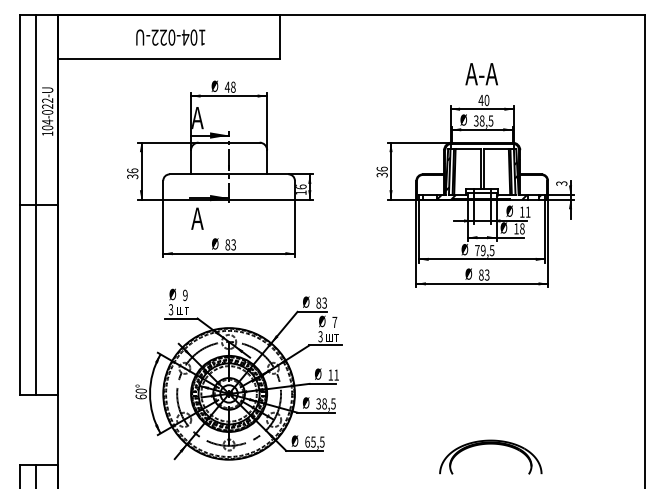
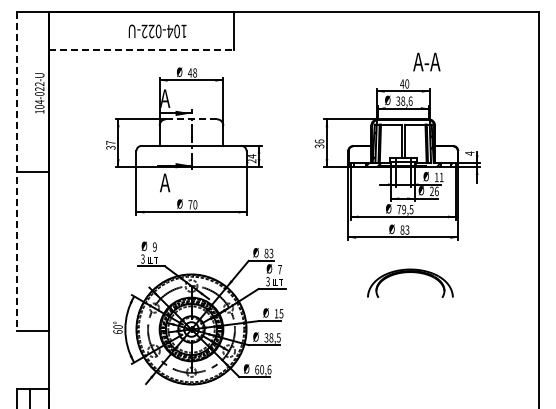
text: (170, 37) -> (157, 31), moved
line: (169, 59) -> (141, 49), solid -> dashed
text: (481, 73) -> (426, 61), moved
text: (490, 120) -> (410, 100), 38,5 -> 38,6
line: (229, 142) -> (191, 119), solid -> dashed
text: (132, 170) -> (110, 142), 36 -> 37
text: (561, 183) -> (469, 153), 3 -> 4
text: (302, 189) -> (252, 158), 16 -> 24
line: (35, 205) -> (29, 171), removed
line: (19, 206) -> (16, 172), solid -> dashed
text: (519, 227) -> (434, 190), 18 -> 26
text: (230, 244) -> (192, 204), 83 -> 70
text: (336, 374) -> (281, 313), 11 -> 15
text: (317, 441) -> (265, 369), 65,5 -> 60,6
part: (494, 445) -> (413, 273), moved

